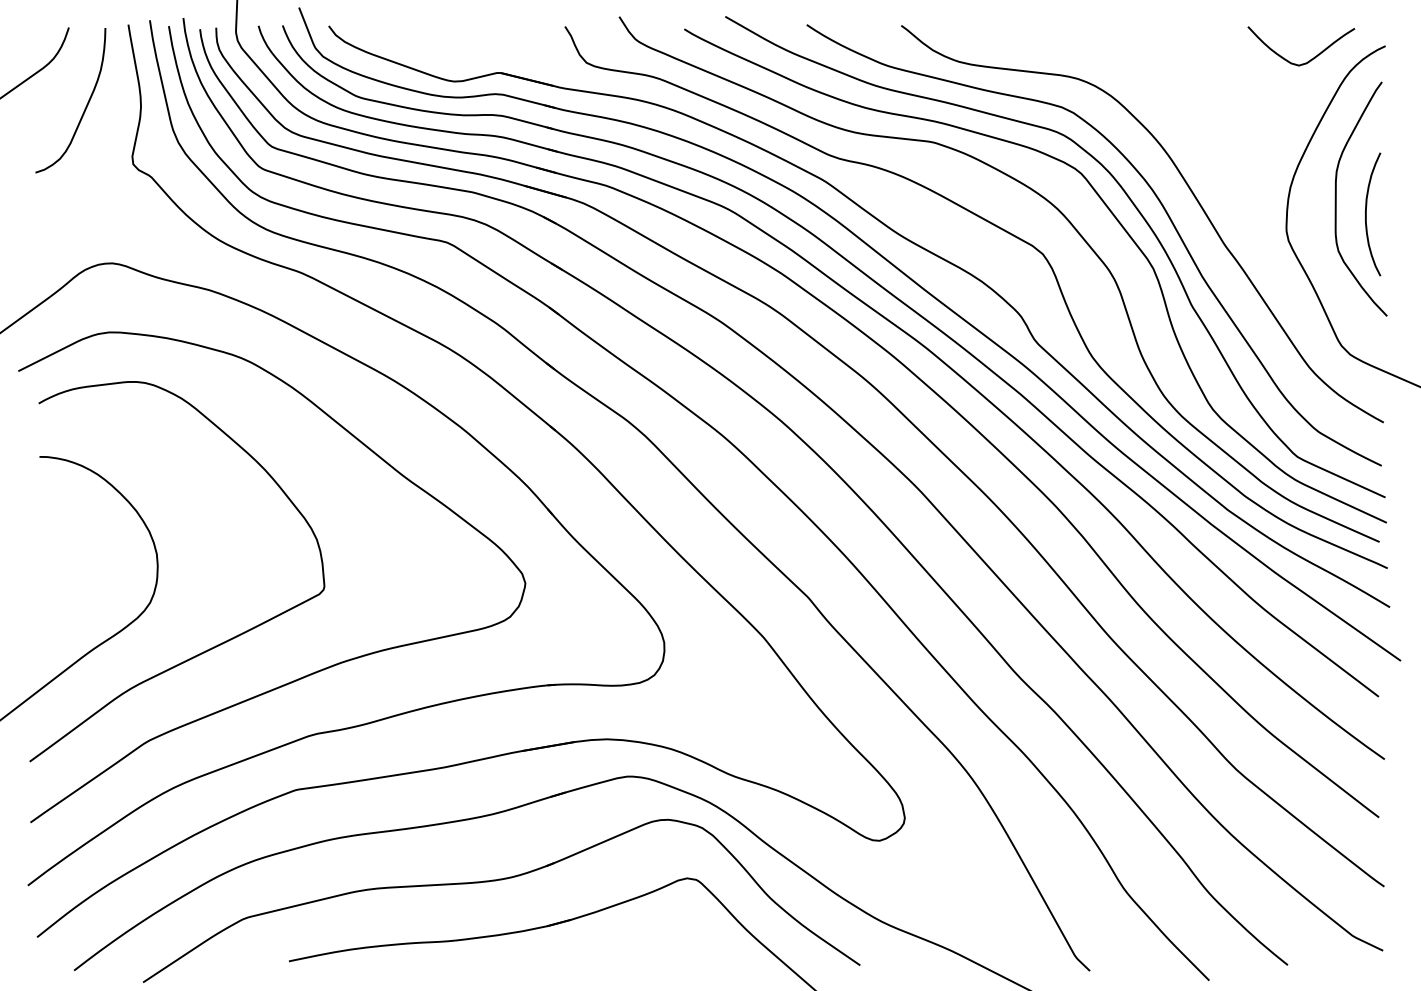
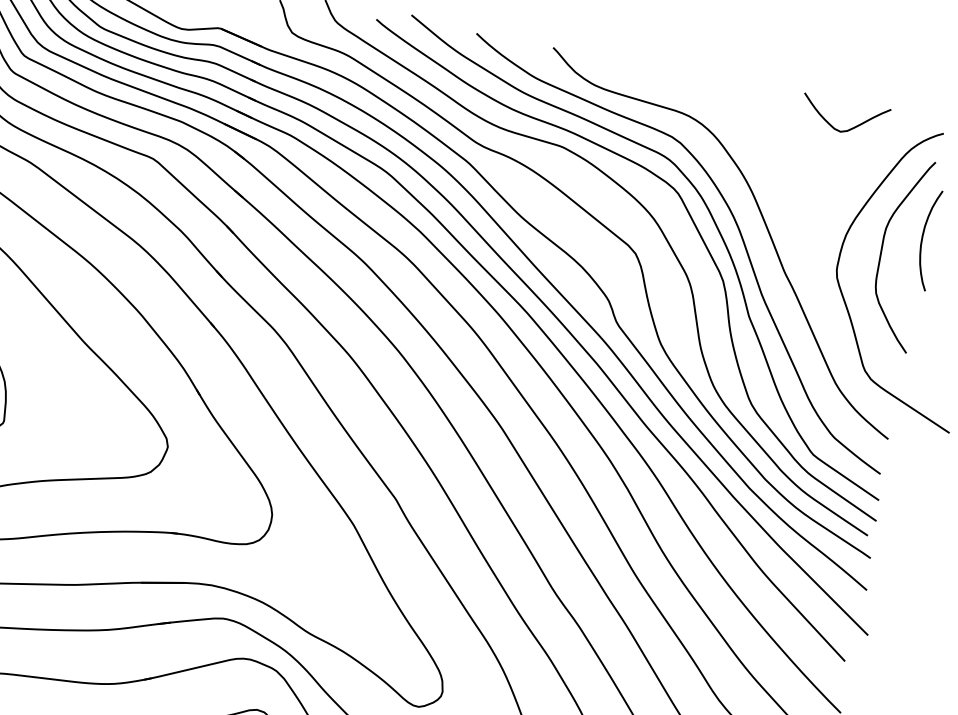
curve: (1311, 58) -> (851, 127), moved
curve: (1366, 214) -> (922, 239), moved

